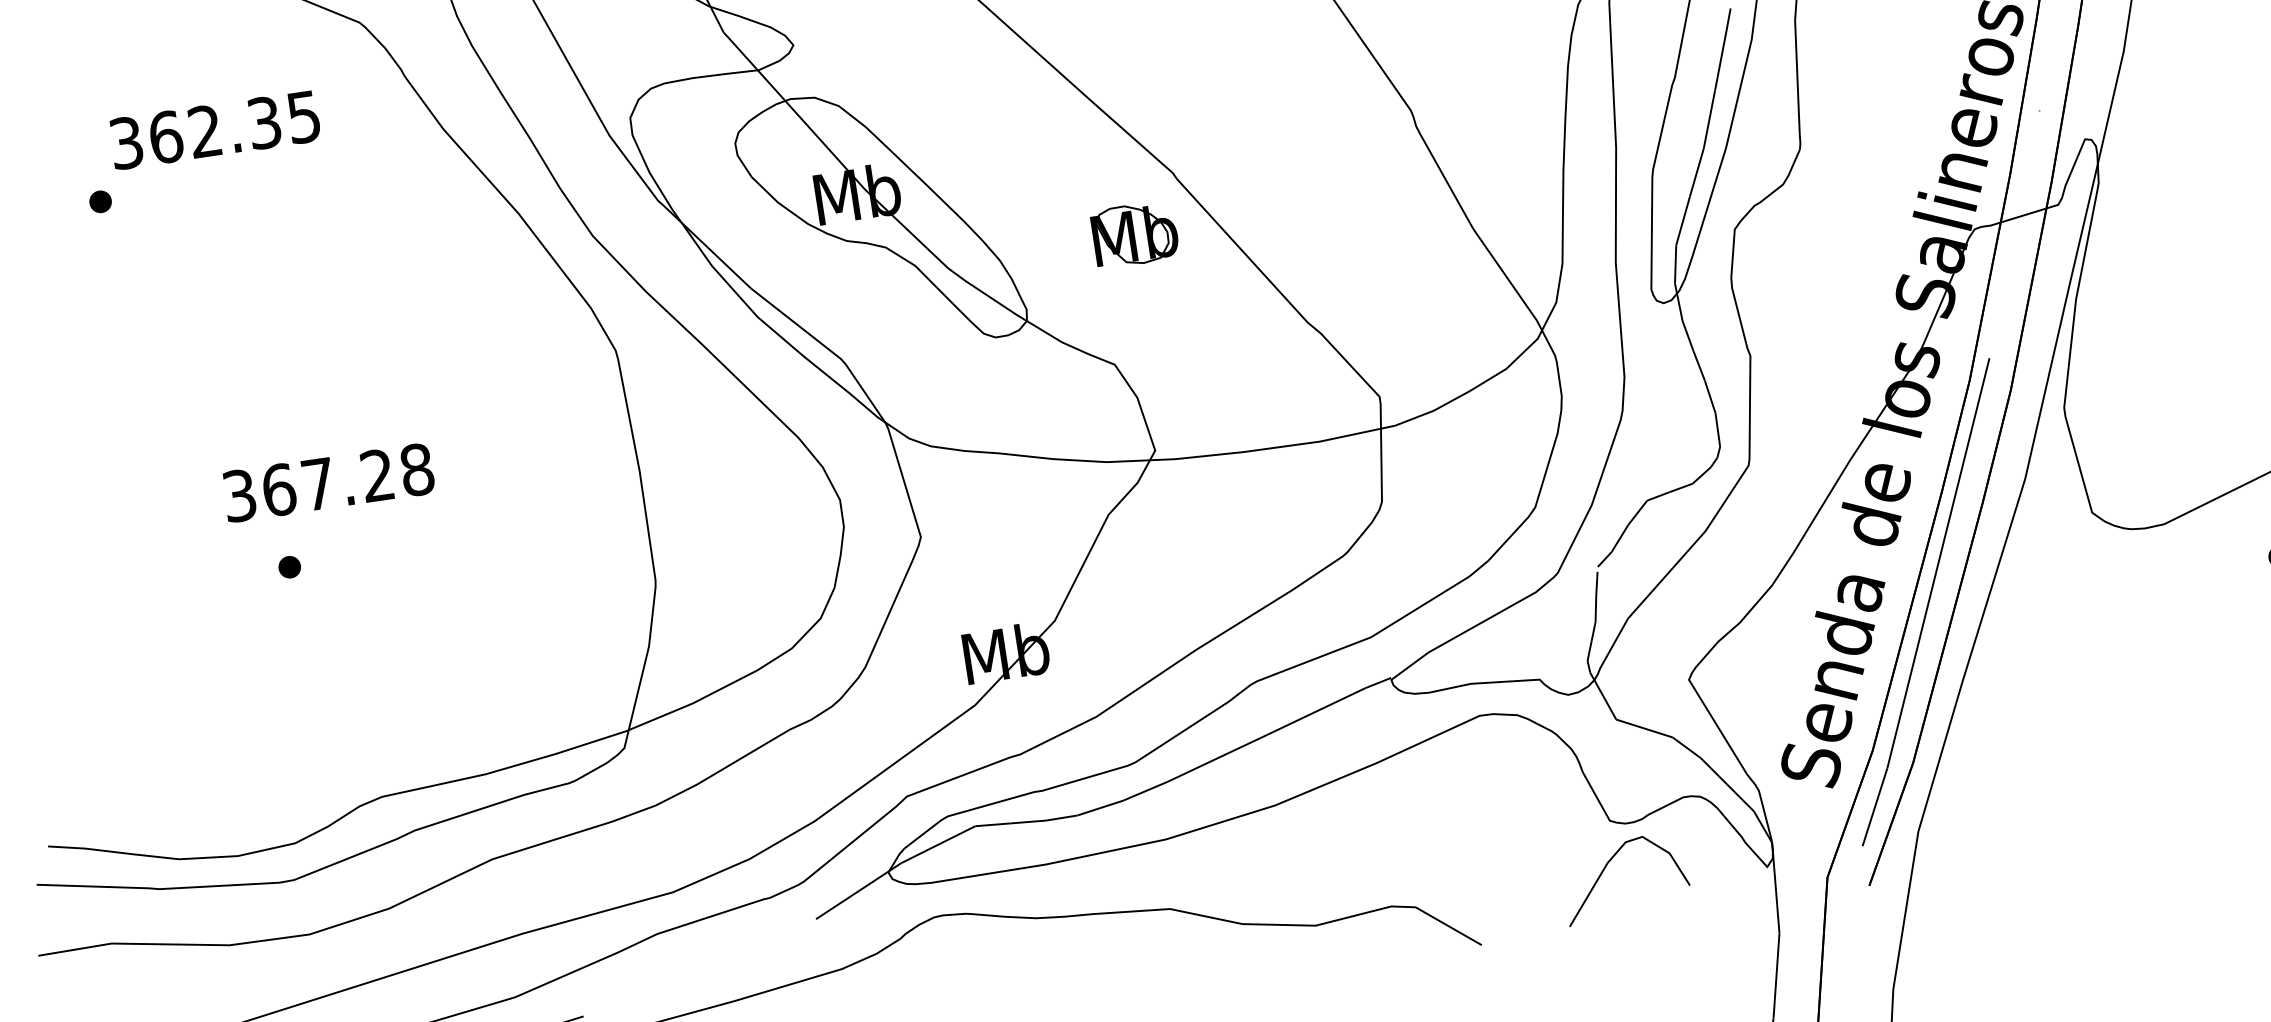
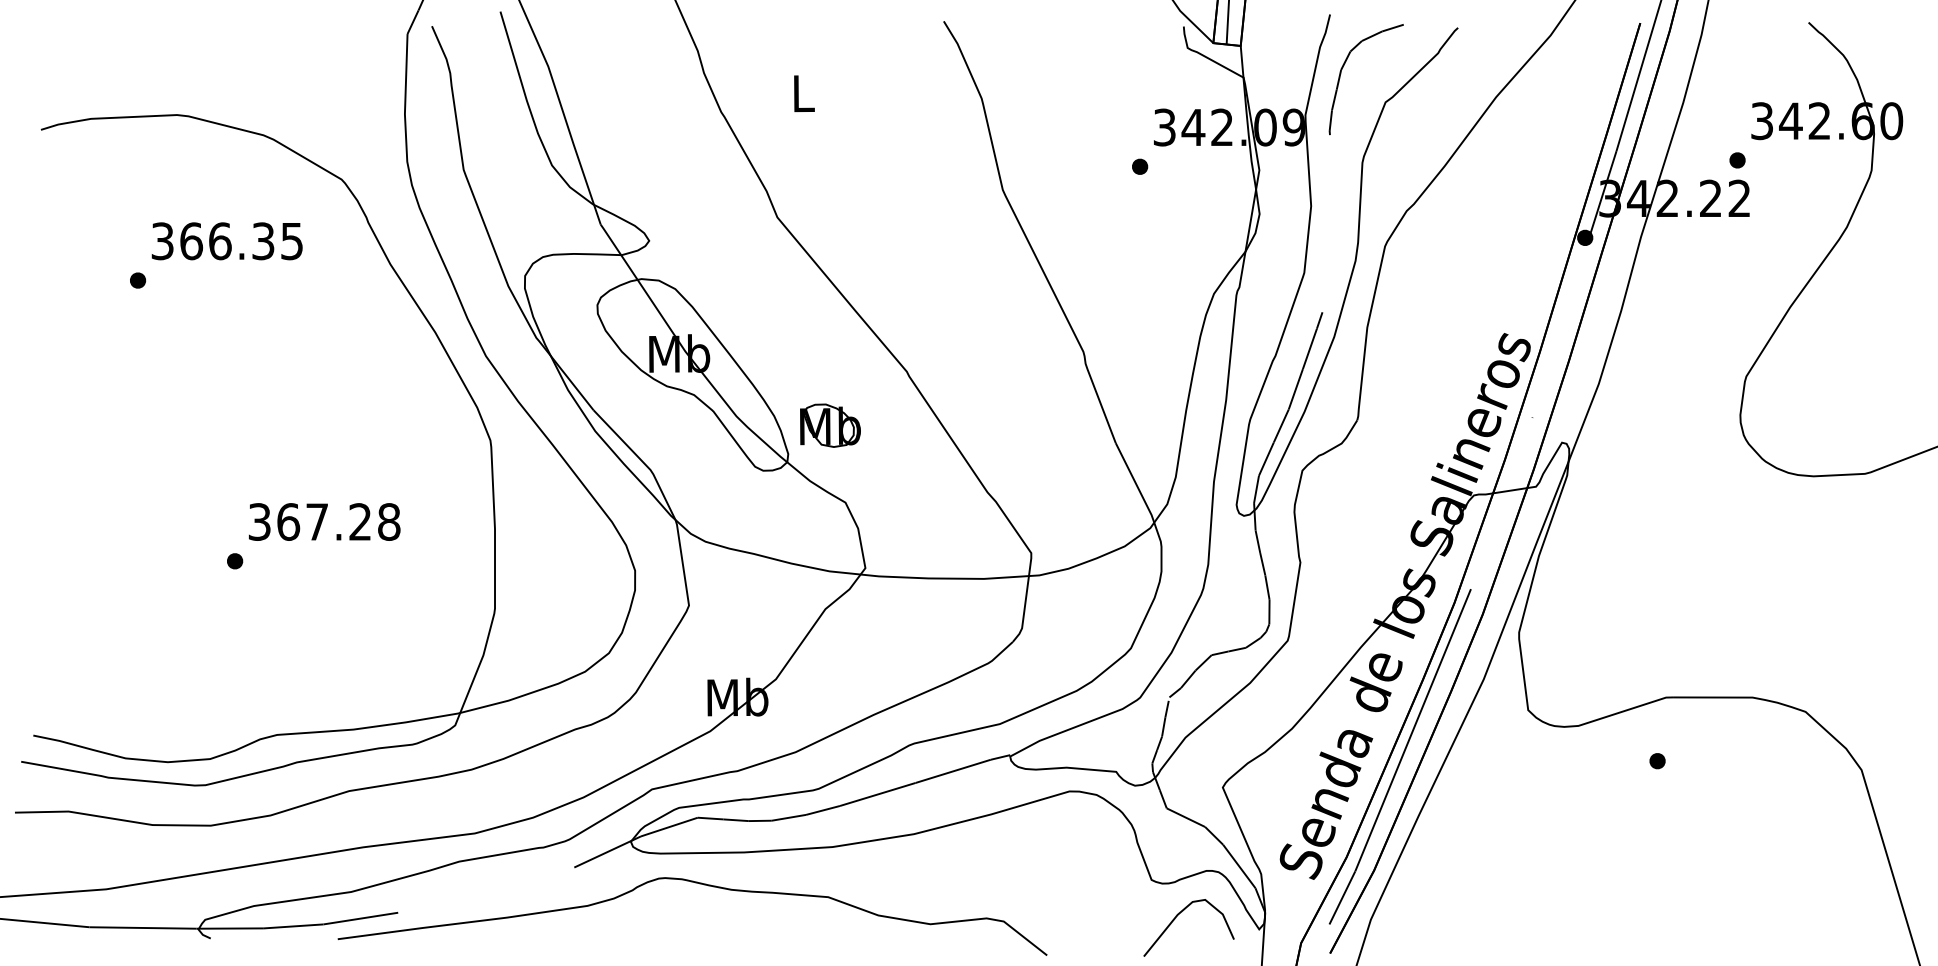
text: (205, 131) -> (220, 241), 362.35 -> 366.35
part: (1134, 234) -> (830, 425), moved
text: (328, 482) -> (324, 521), moved
curve: (1605, 869) -> (1175, 919), moved

